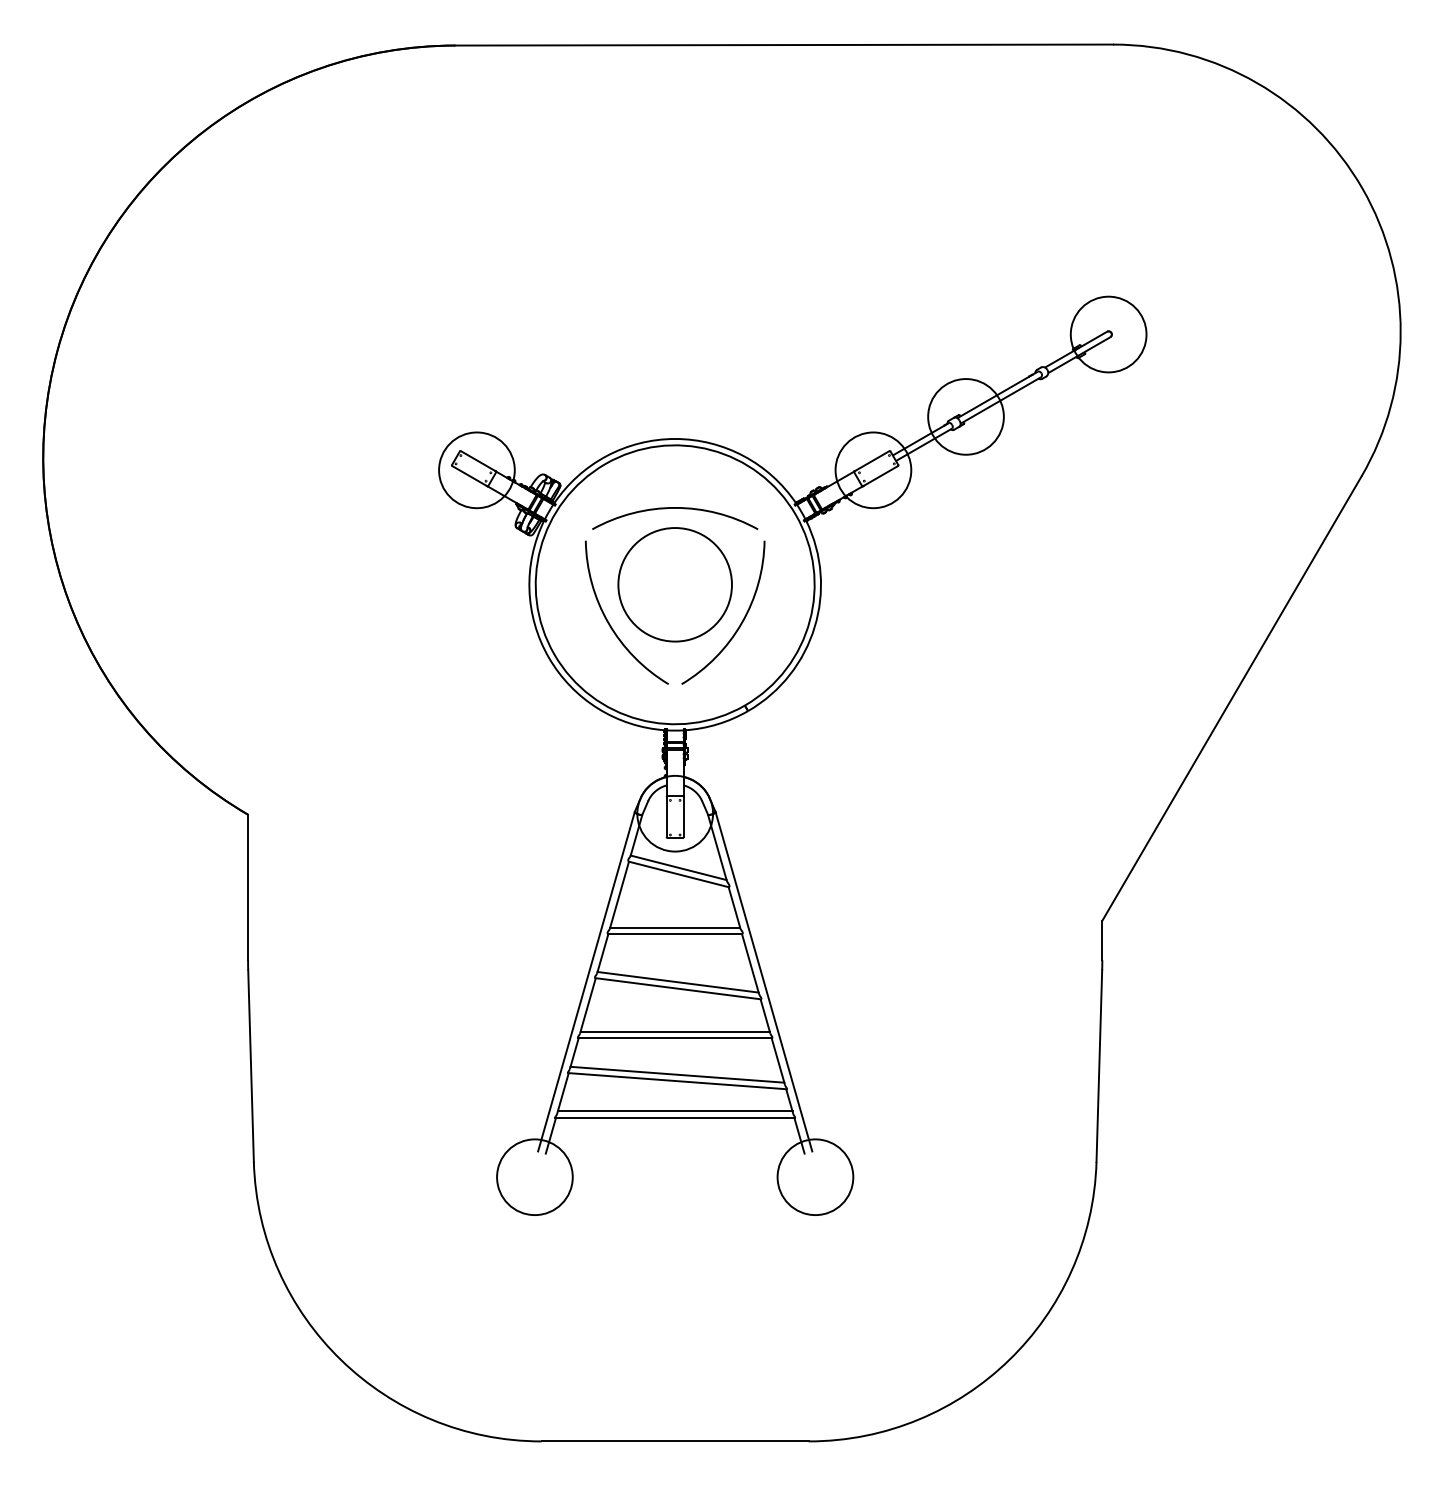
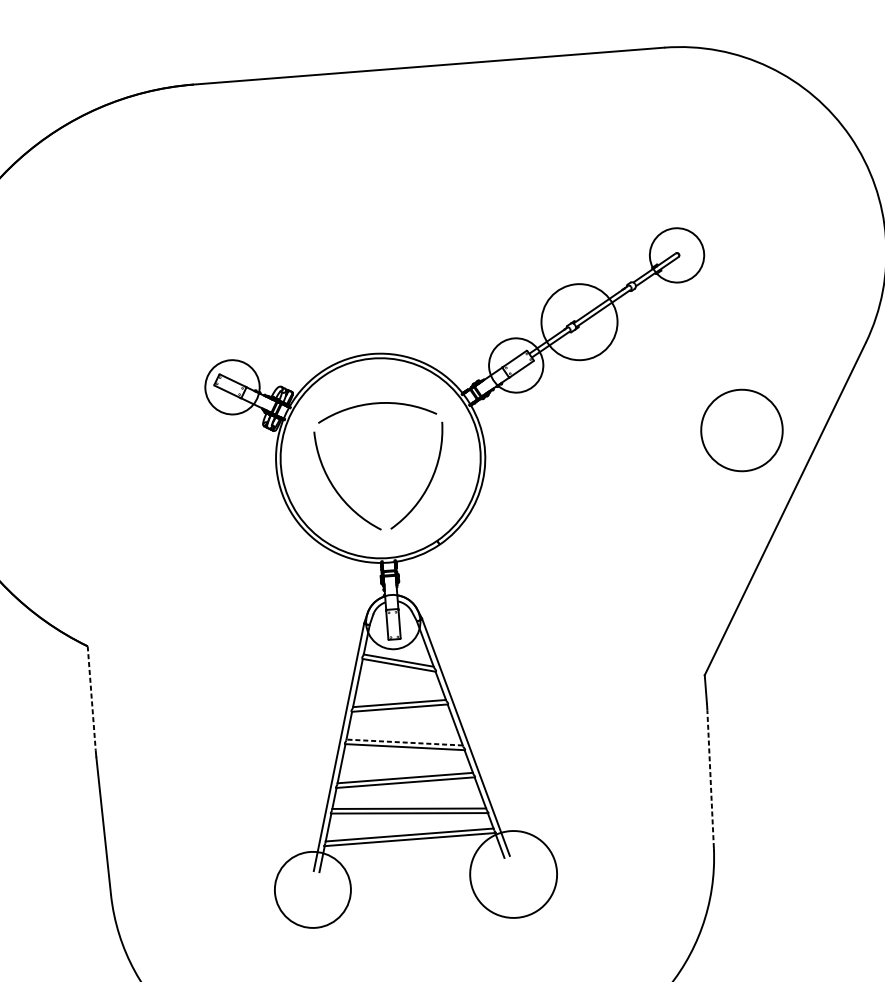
circle: (965, 416) -> (579, 321), size x1.4
circle: (674, 584) -> (741, 430), moved
line: (248, 887) -> (92, 698), solid -> dashed
line: (677, 982) -> (404, 742), solid -> dashed
line: (1099, 1066) -> (710, 779), solid -> dashed
circle: (534, 1177) -> (312, 890), size x1.4
circle: (815, 1177) -> (513, 874), size x1.6

